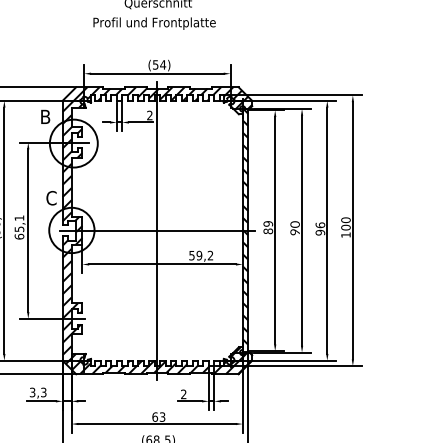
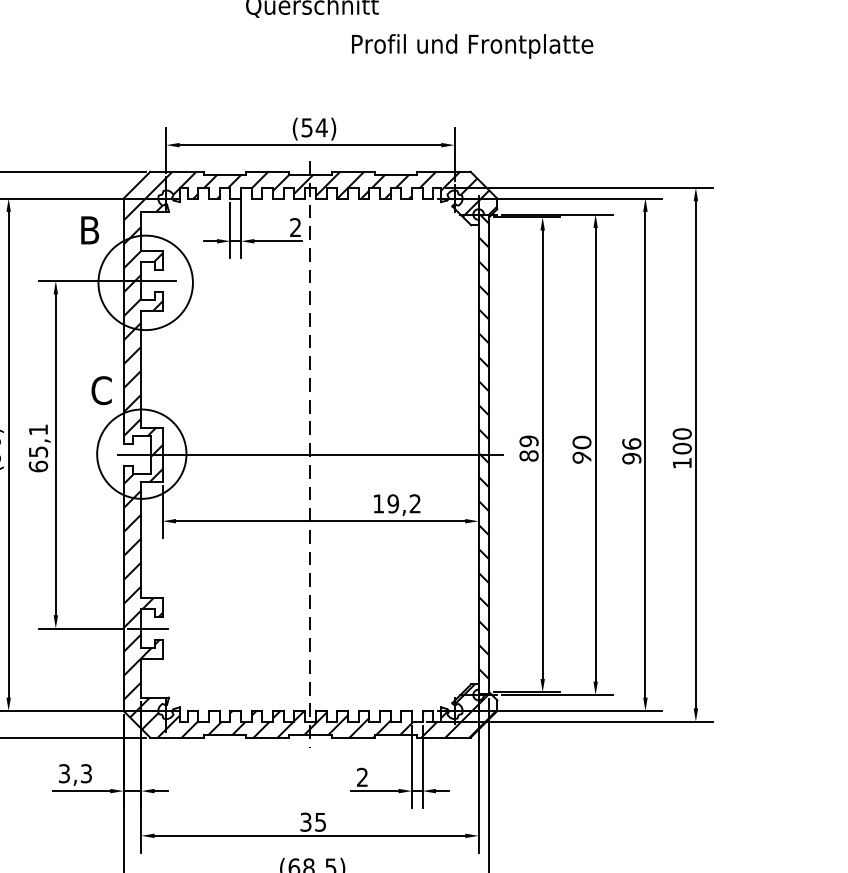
text: (154, 23) -> (472, 46), moved
line: (157, 230) -> (310, 454), solid -> dashed
text: (191, 255) -> (377, 503), 59,2 -> 19,2
text: (158, 416) -> (312, 821), 63 -> 35

